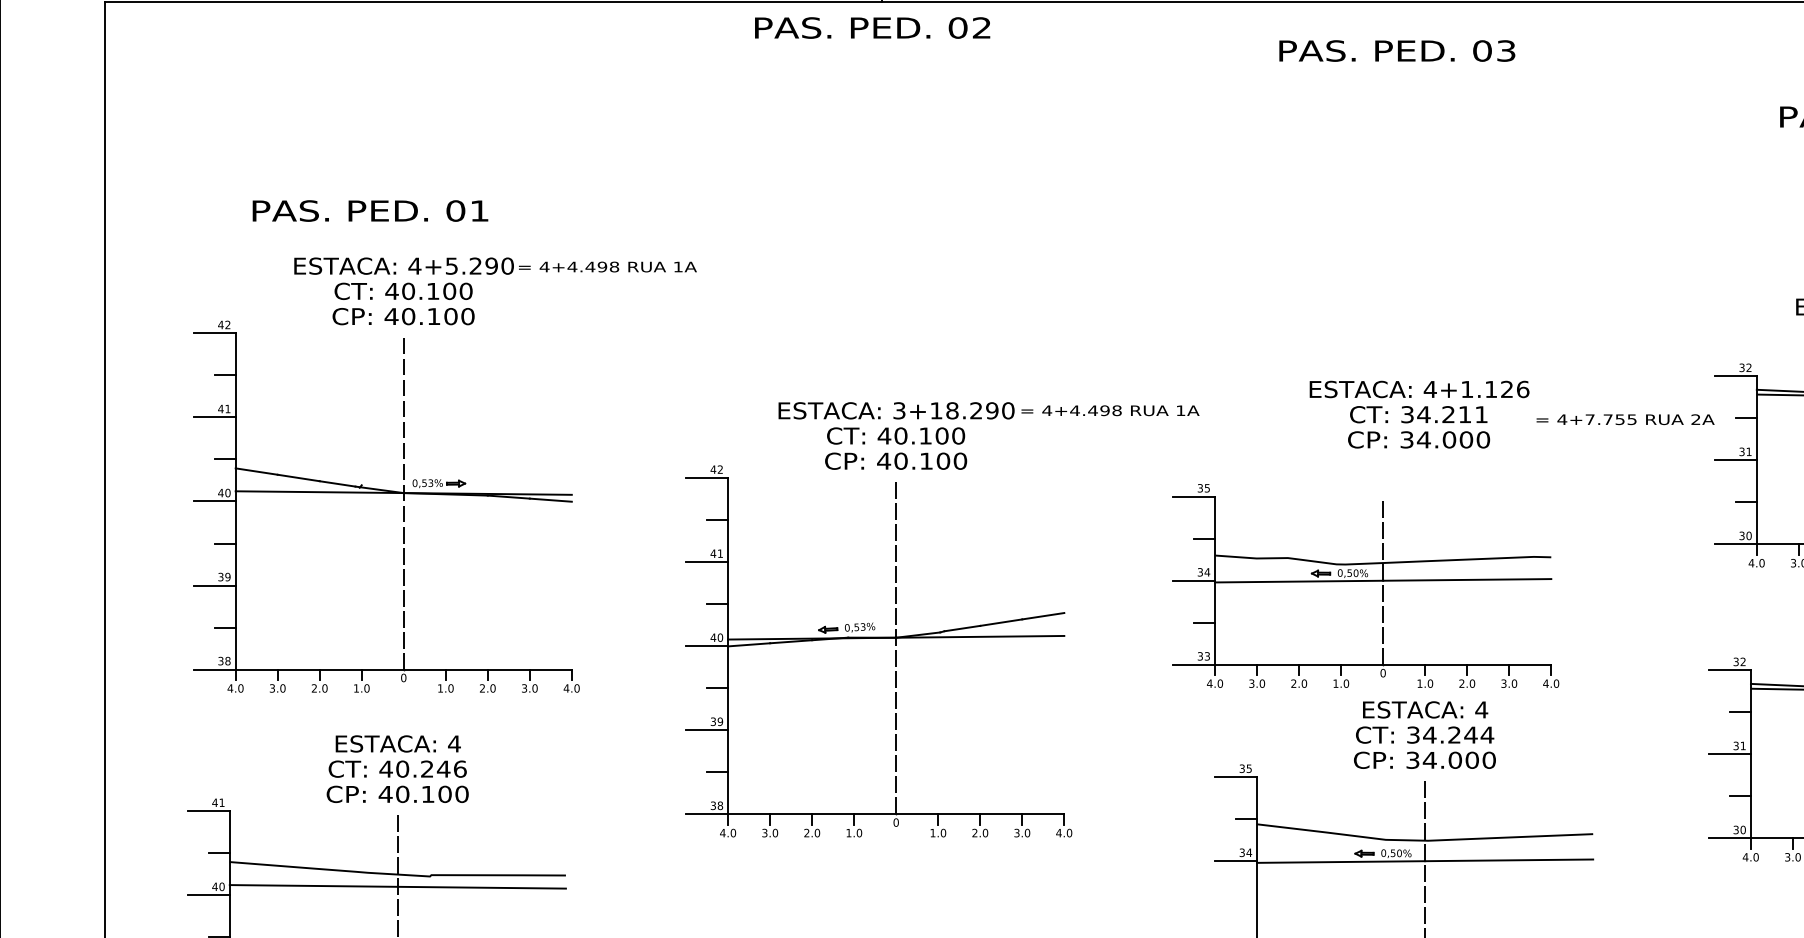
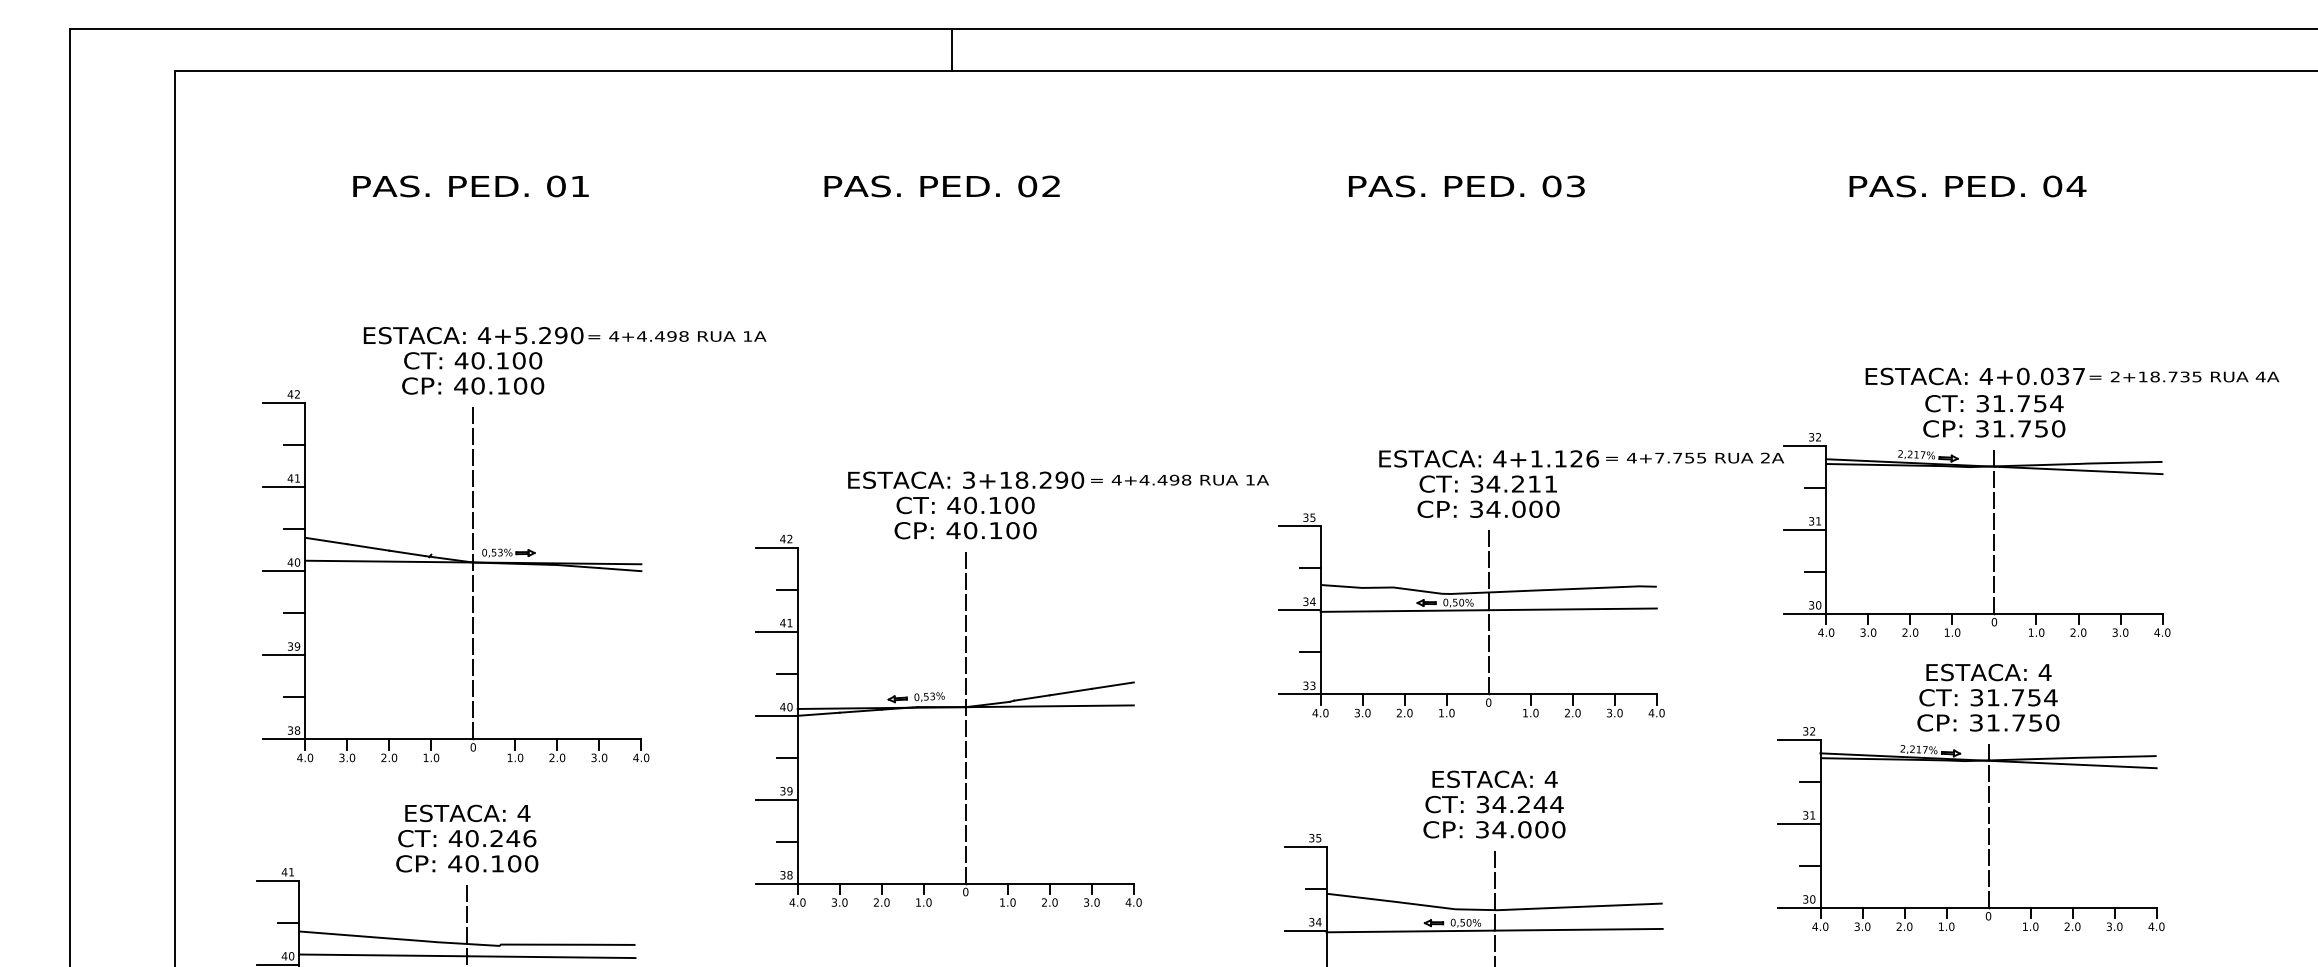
text: (871, 28) -> (941, 186), moved
text: (1396, 51) -> (1466, 186), moved
text: (369, 211) -> (470, 186), moved
text: (1624, 419) -> (1694, 457), moved
part: (1365, 586) -> (1471, 615), moved

